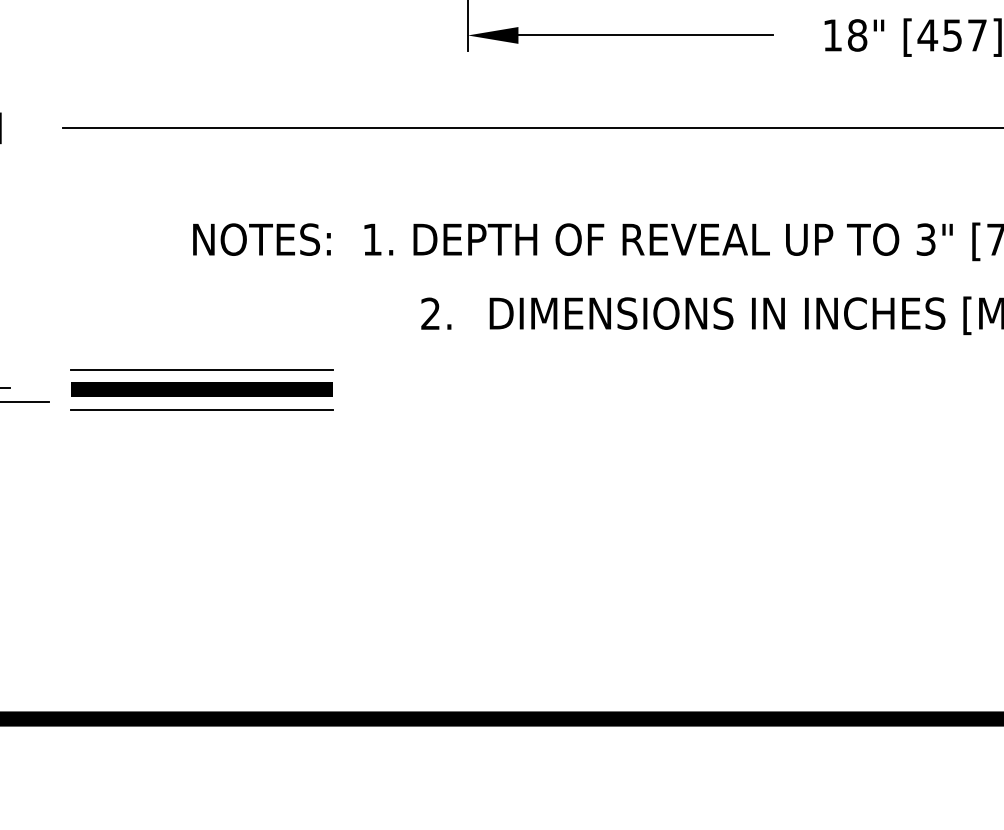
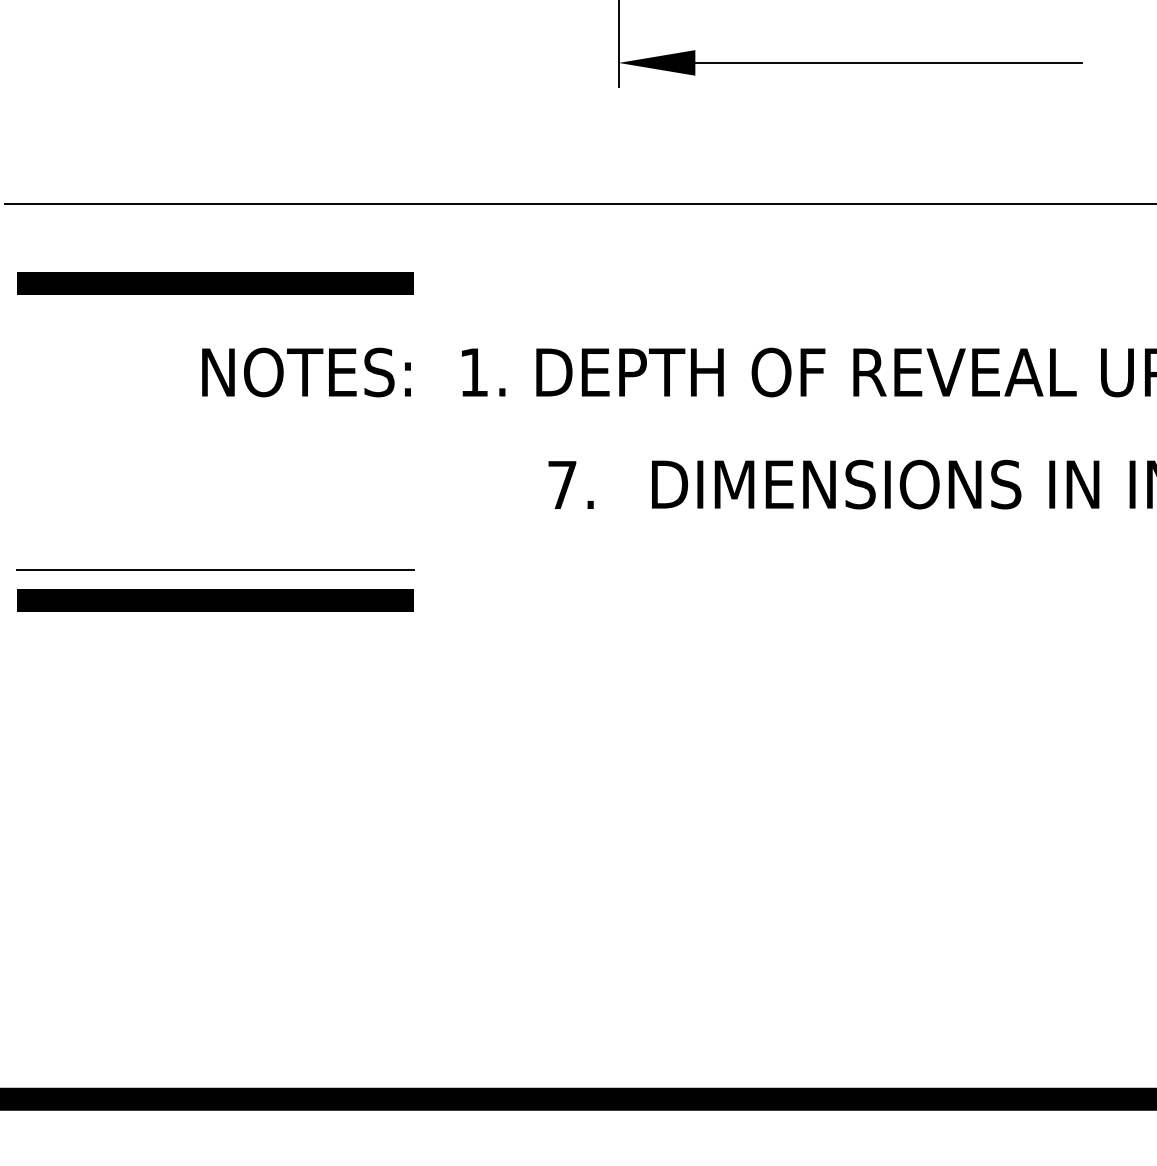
line: (201, 180) -> (214, 282), added
text: (430, 313) -> (562, 484), 2. -> 7.
line: (201, 409) -> (214, 630), removed

